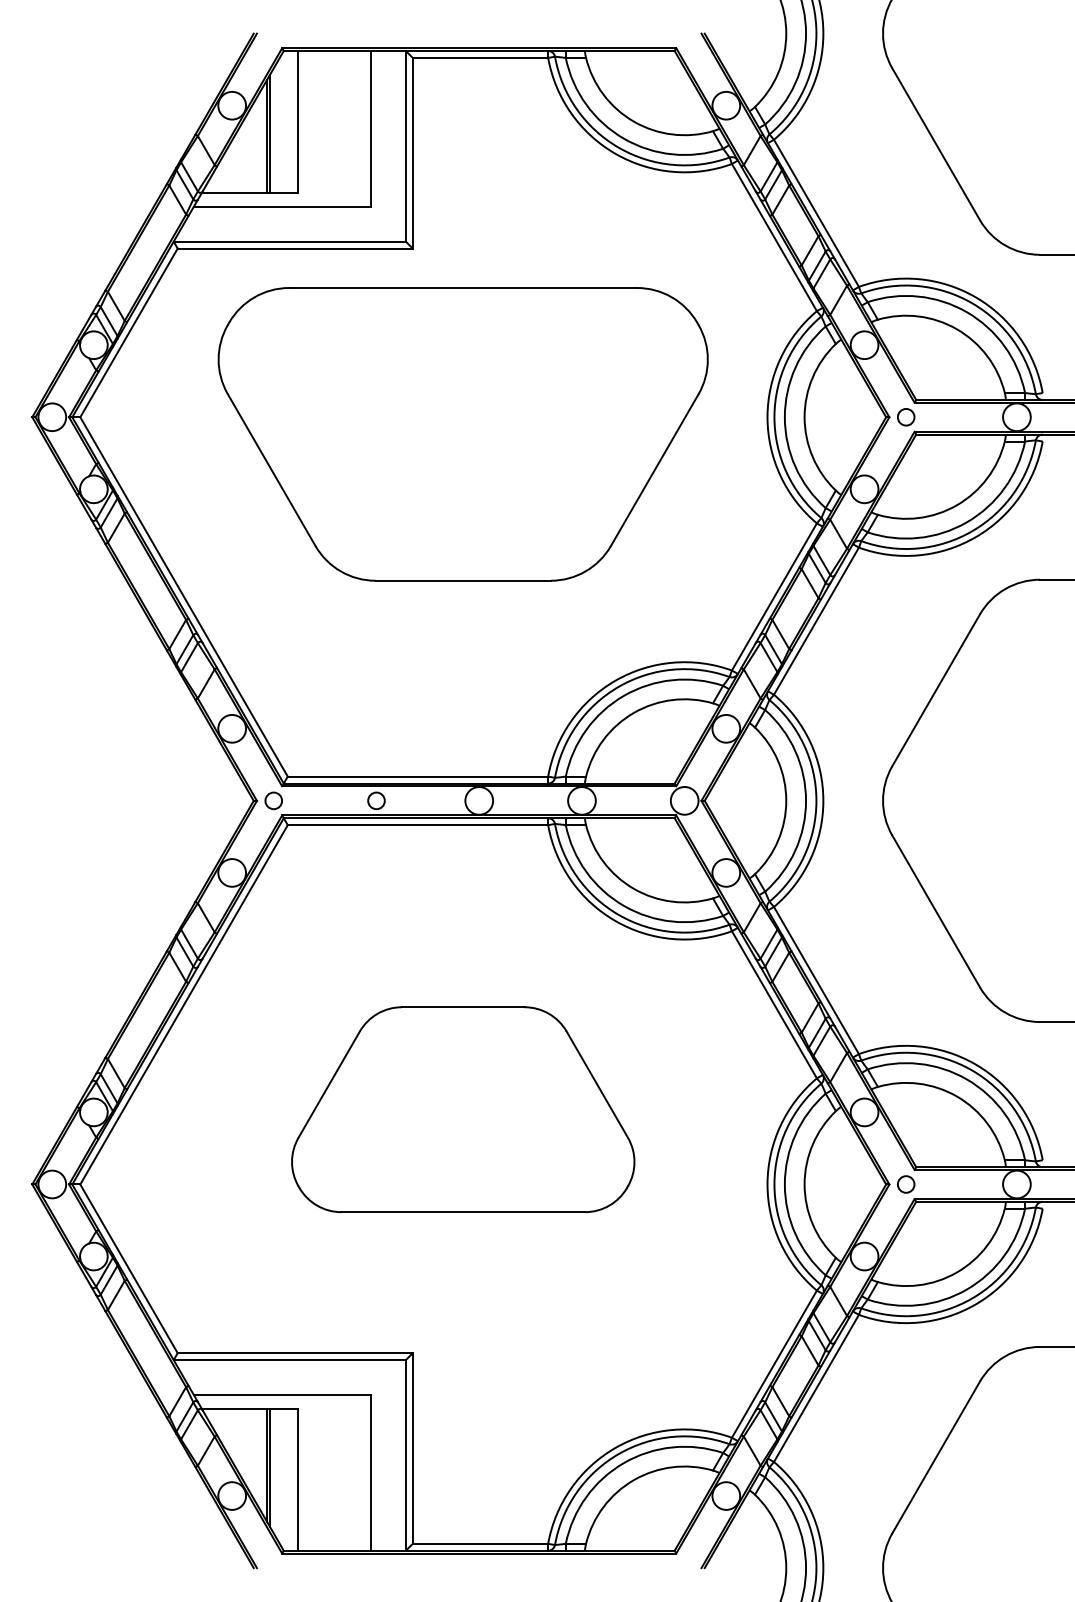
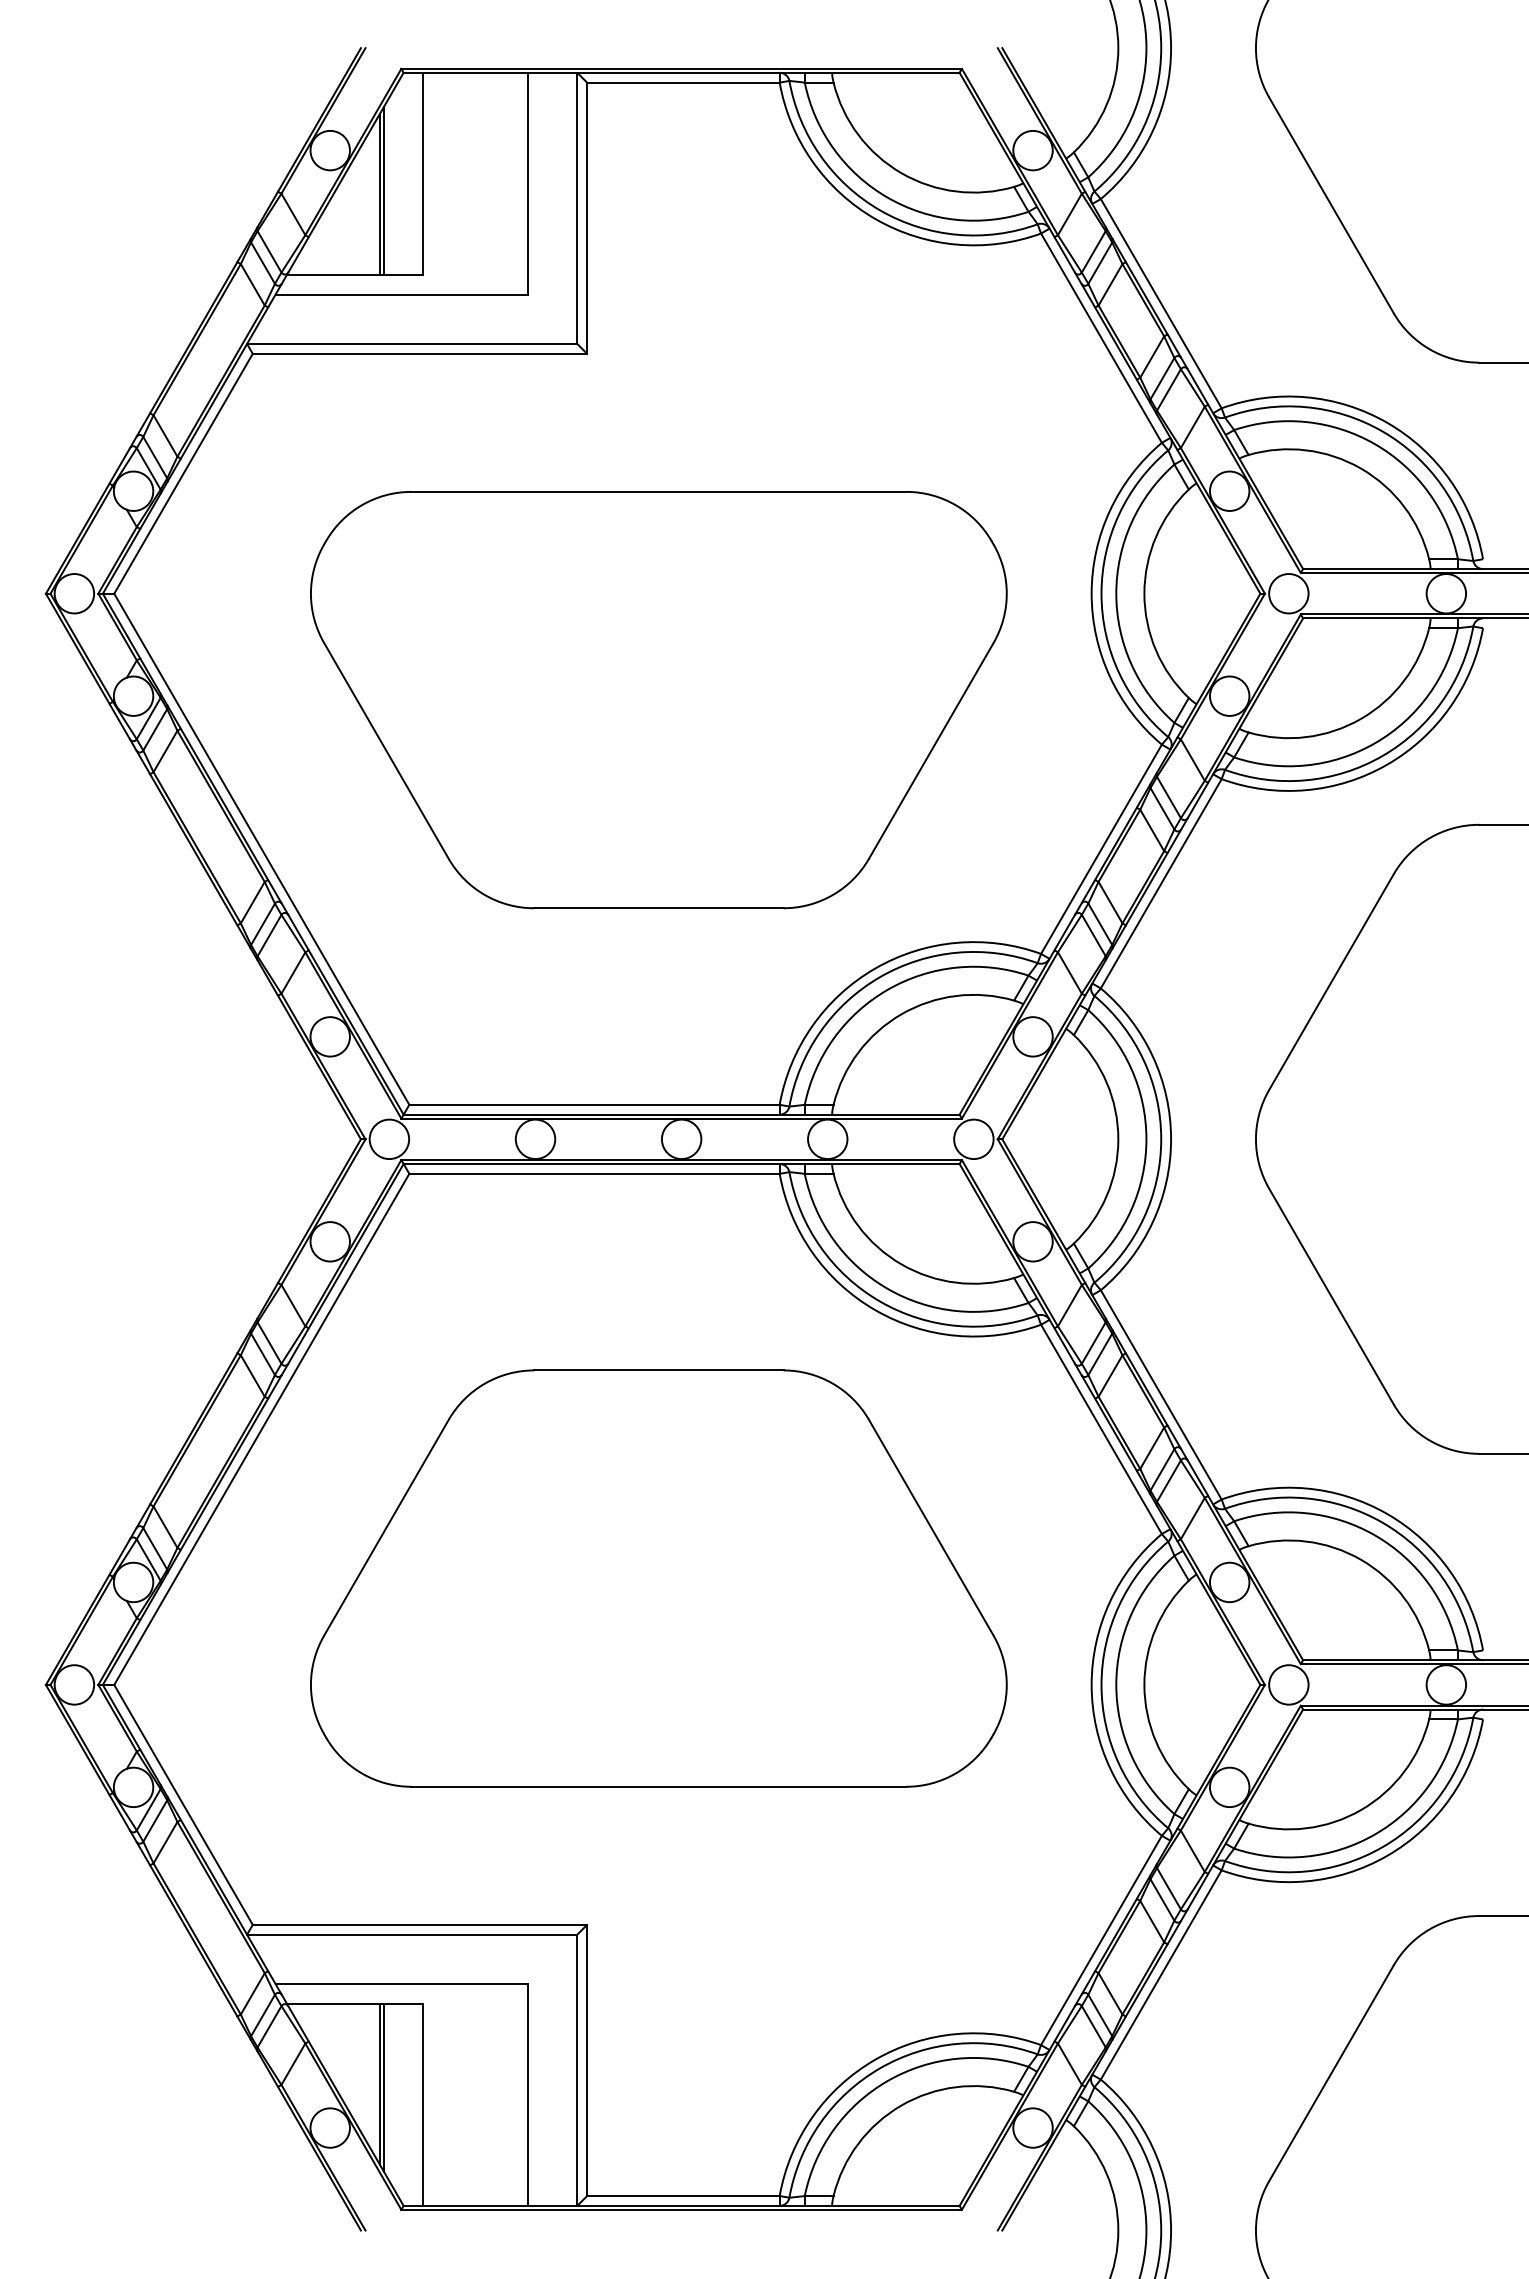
circle: (905, 417) -> (1288, 593), size x1.67
part: (462, 434) -> (658, 700), moved
circle: (273, 801) -> (389, 1139), size x1.67
circle: (376, 801) -> (535, 1139), size x1.67
part: (462, 1109) -> (658, 1578), size x1.43
circle: (905, 1184) -> (1288, 1684), size x1.67

